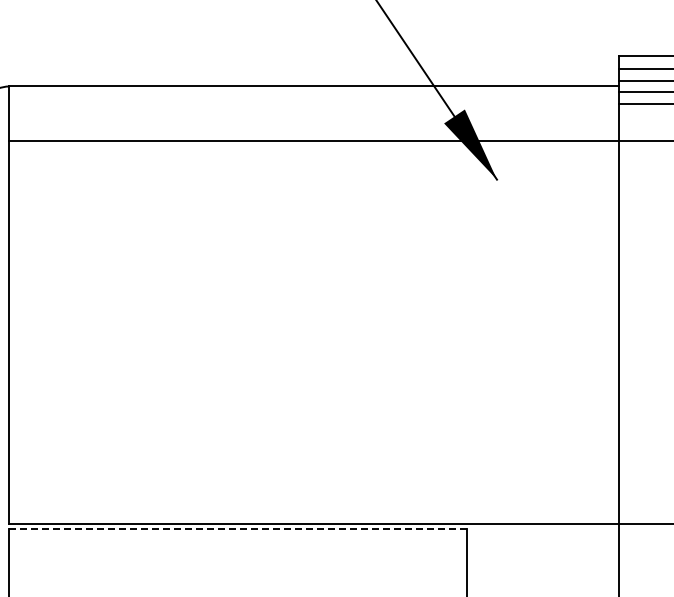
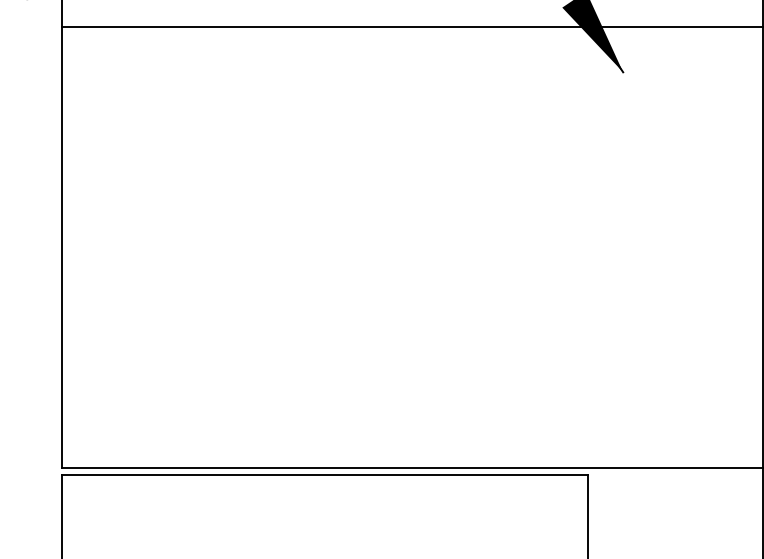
line: (238, 529) -> (325, 474), dashed -> solid

